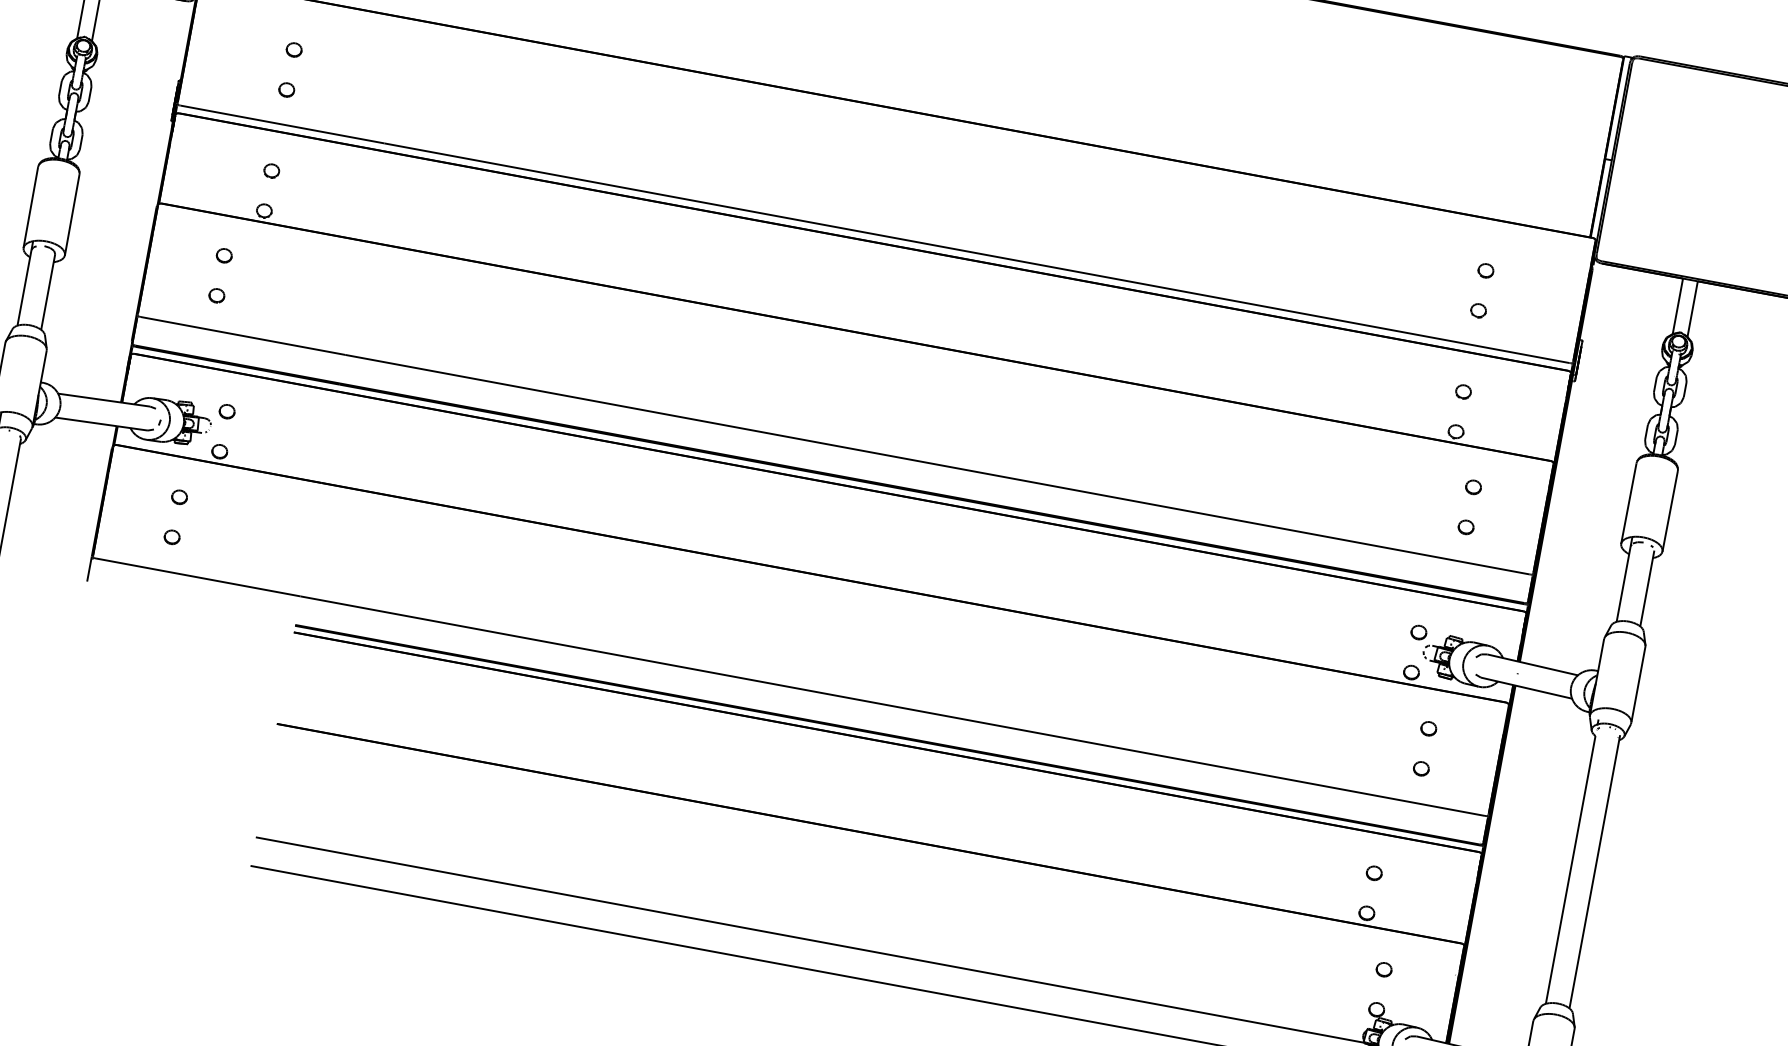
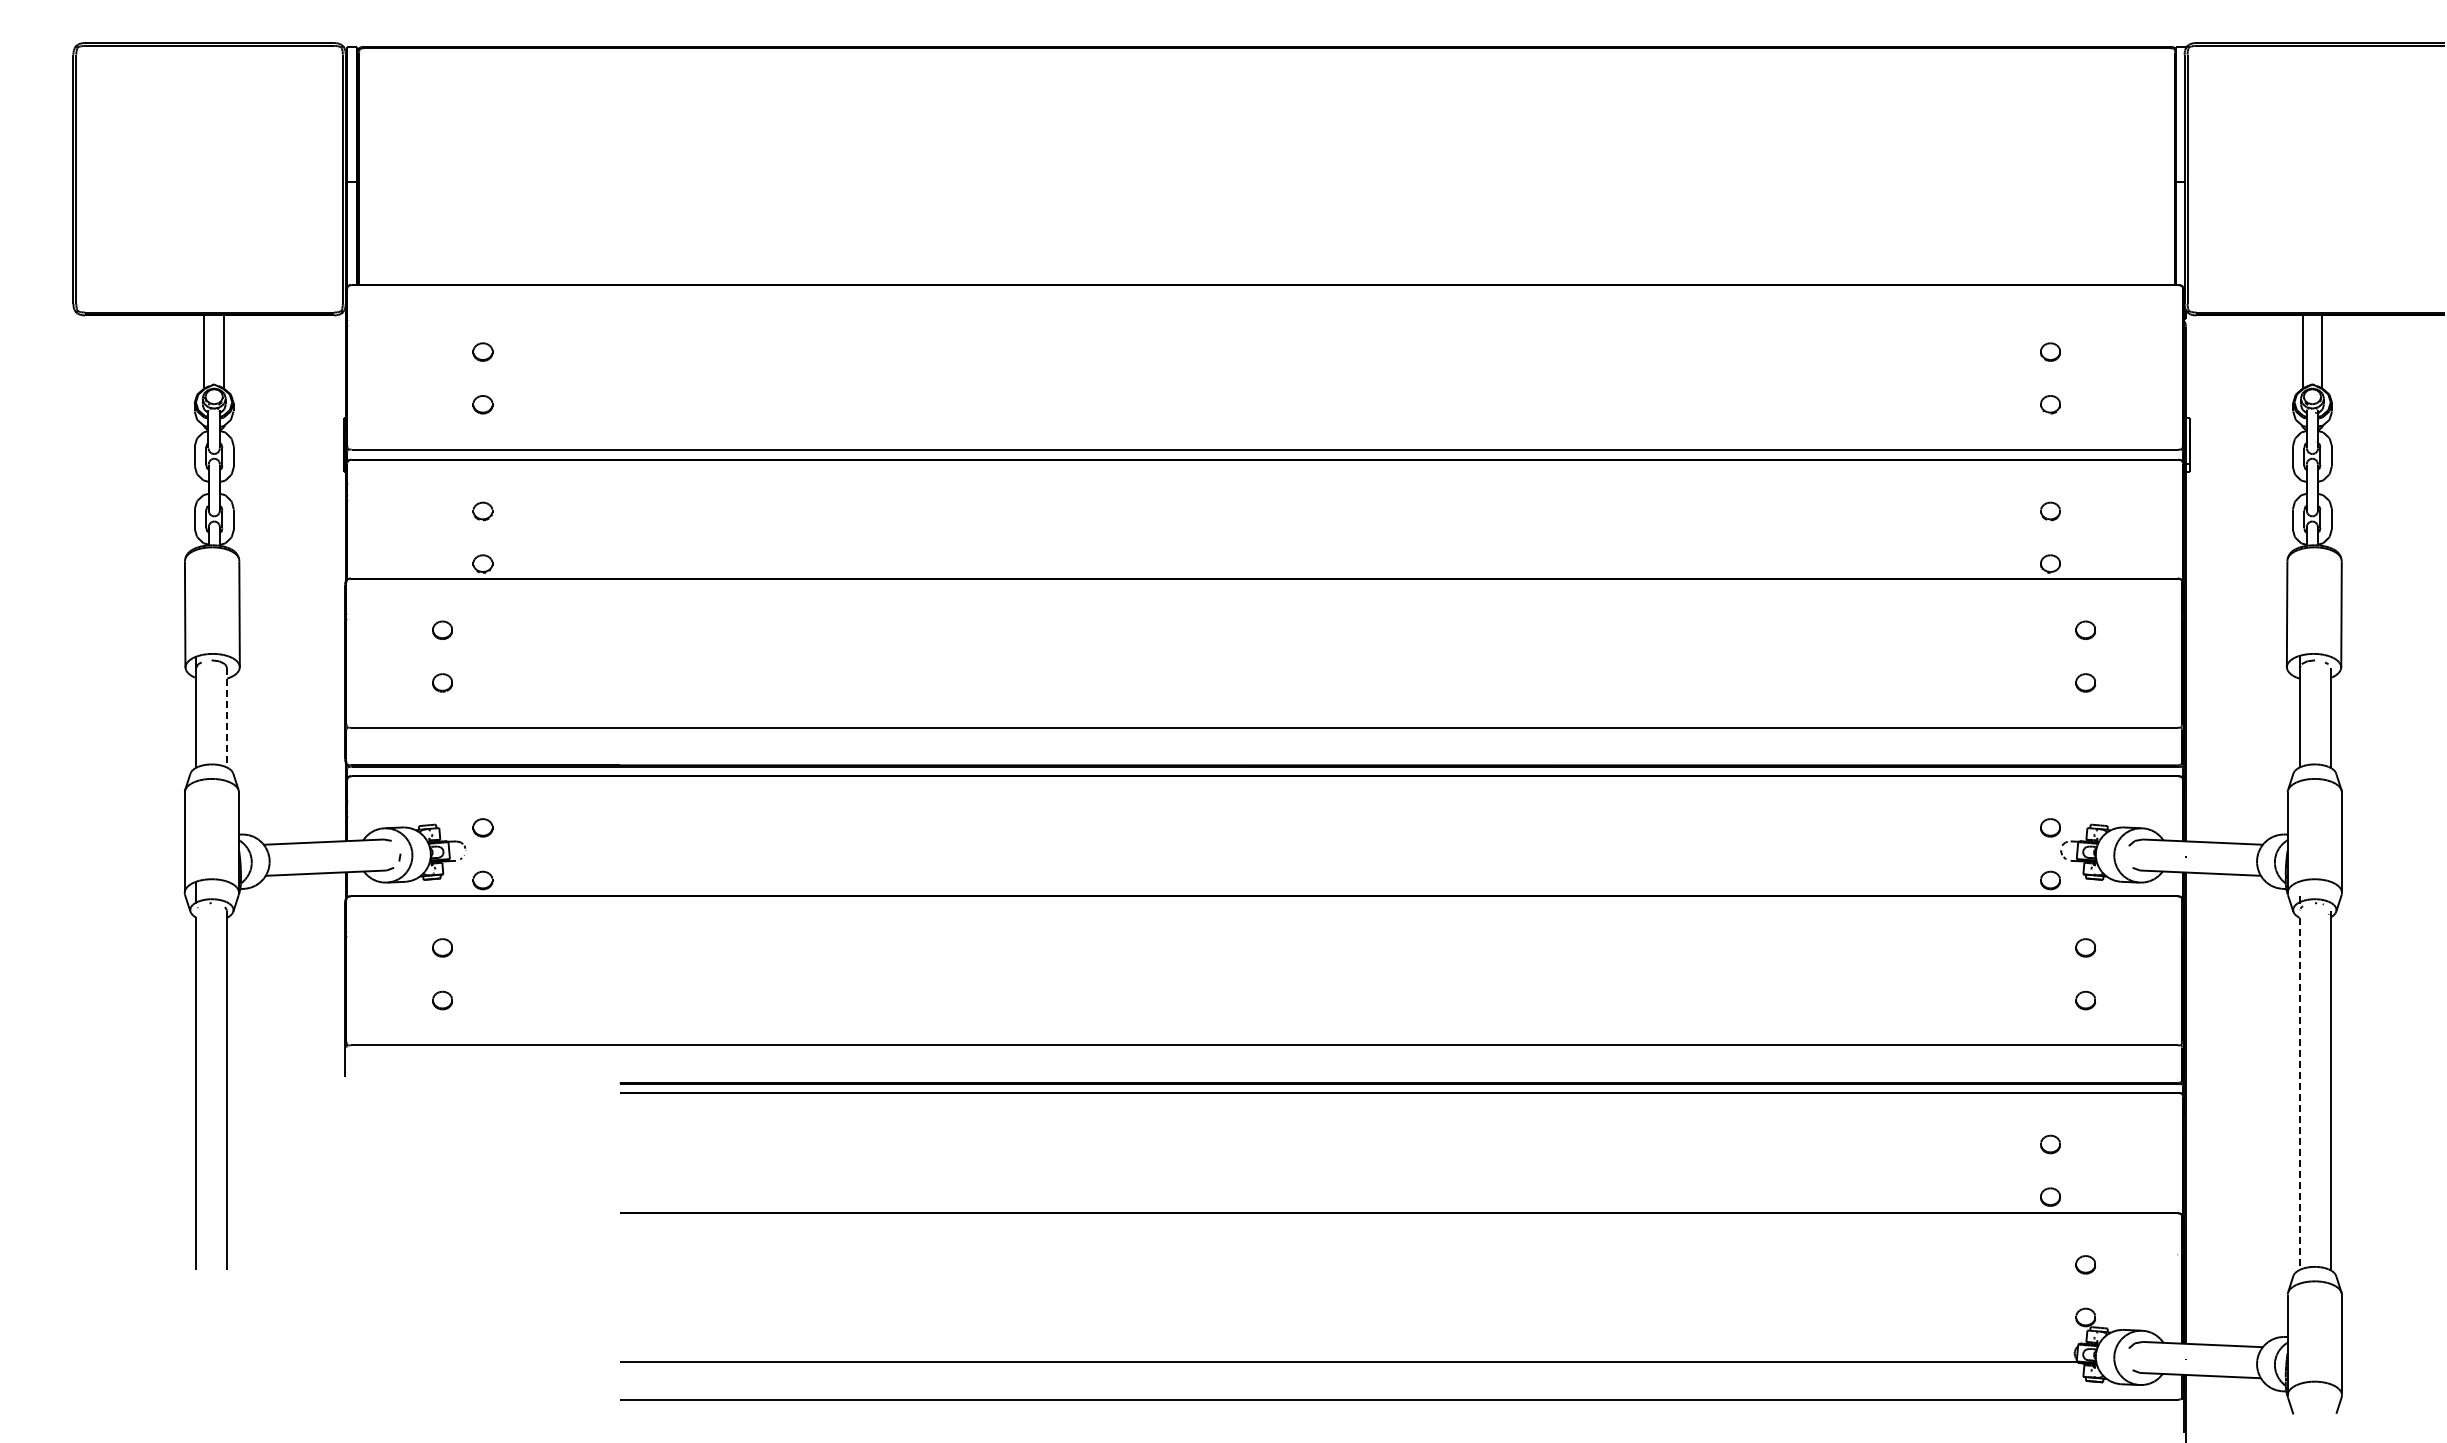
line: (48, 291) -> (227, 717), solid -> dashed
line: (1570, 870) -> (2299, 1094), solid -> dashed

